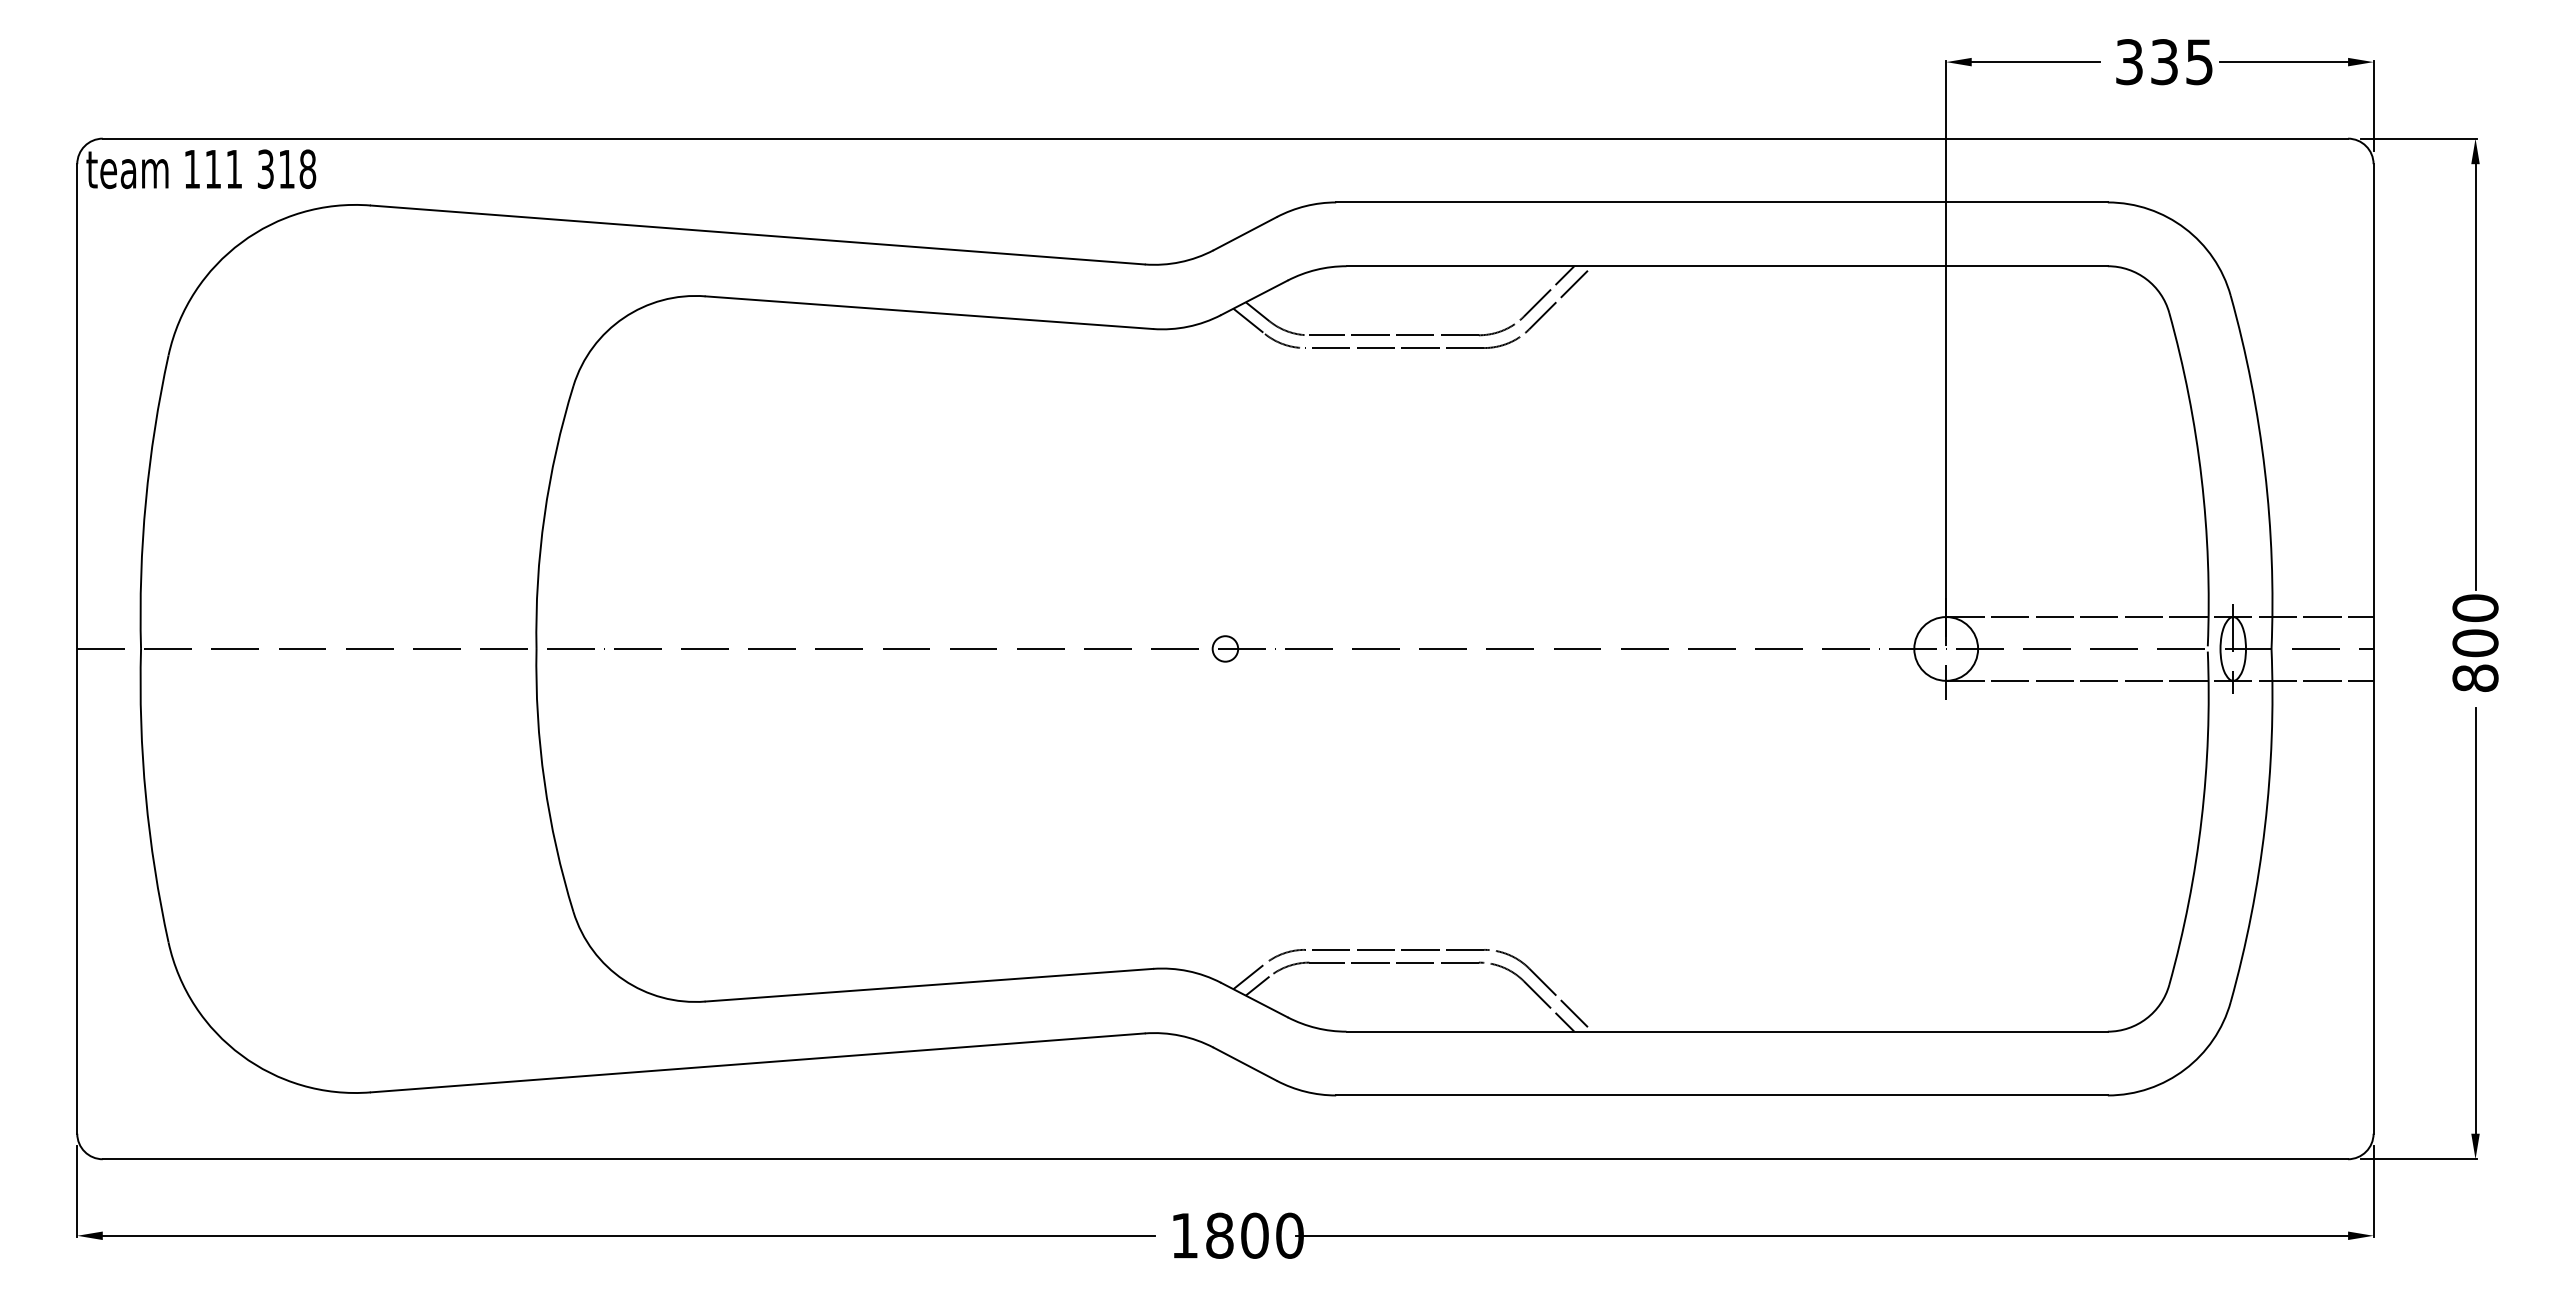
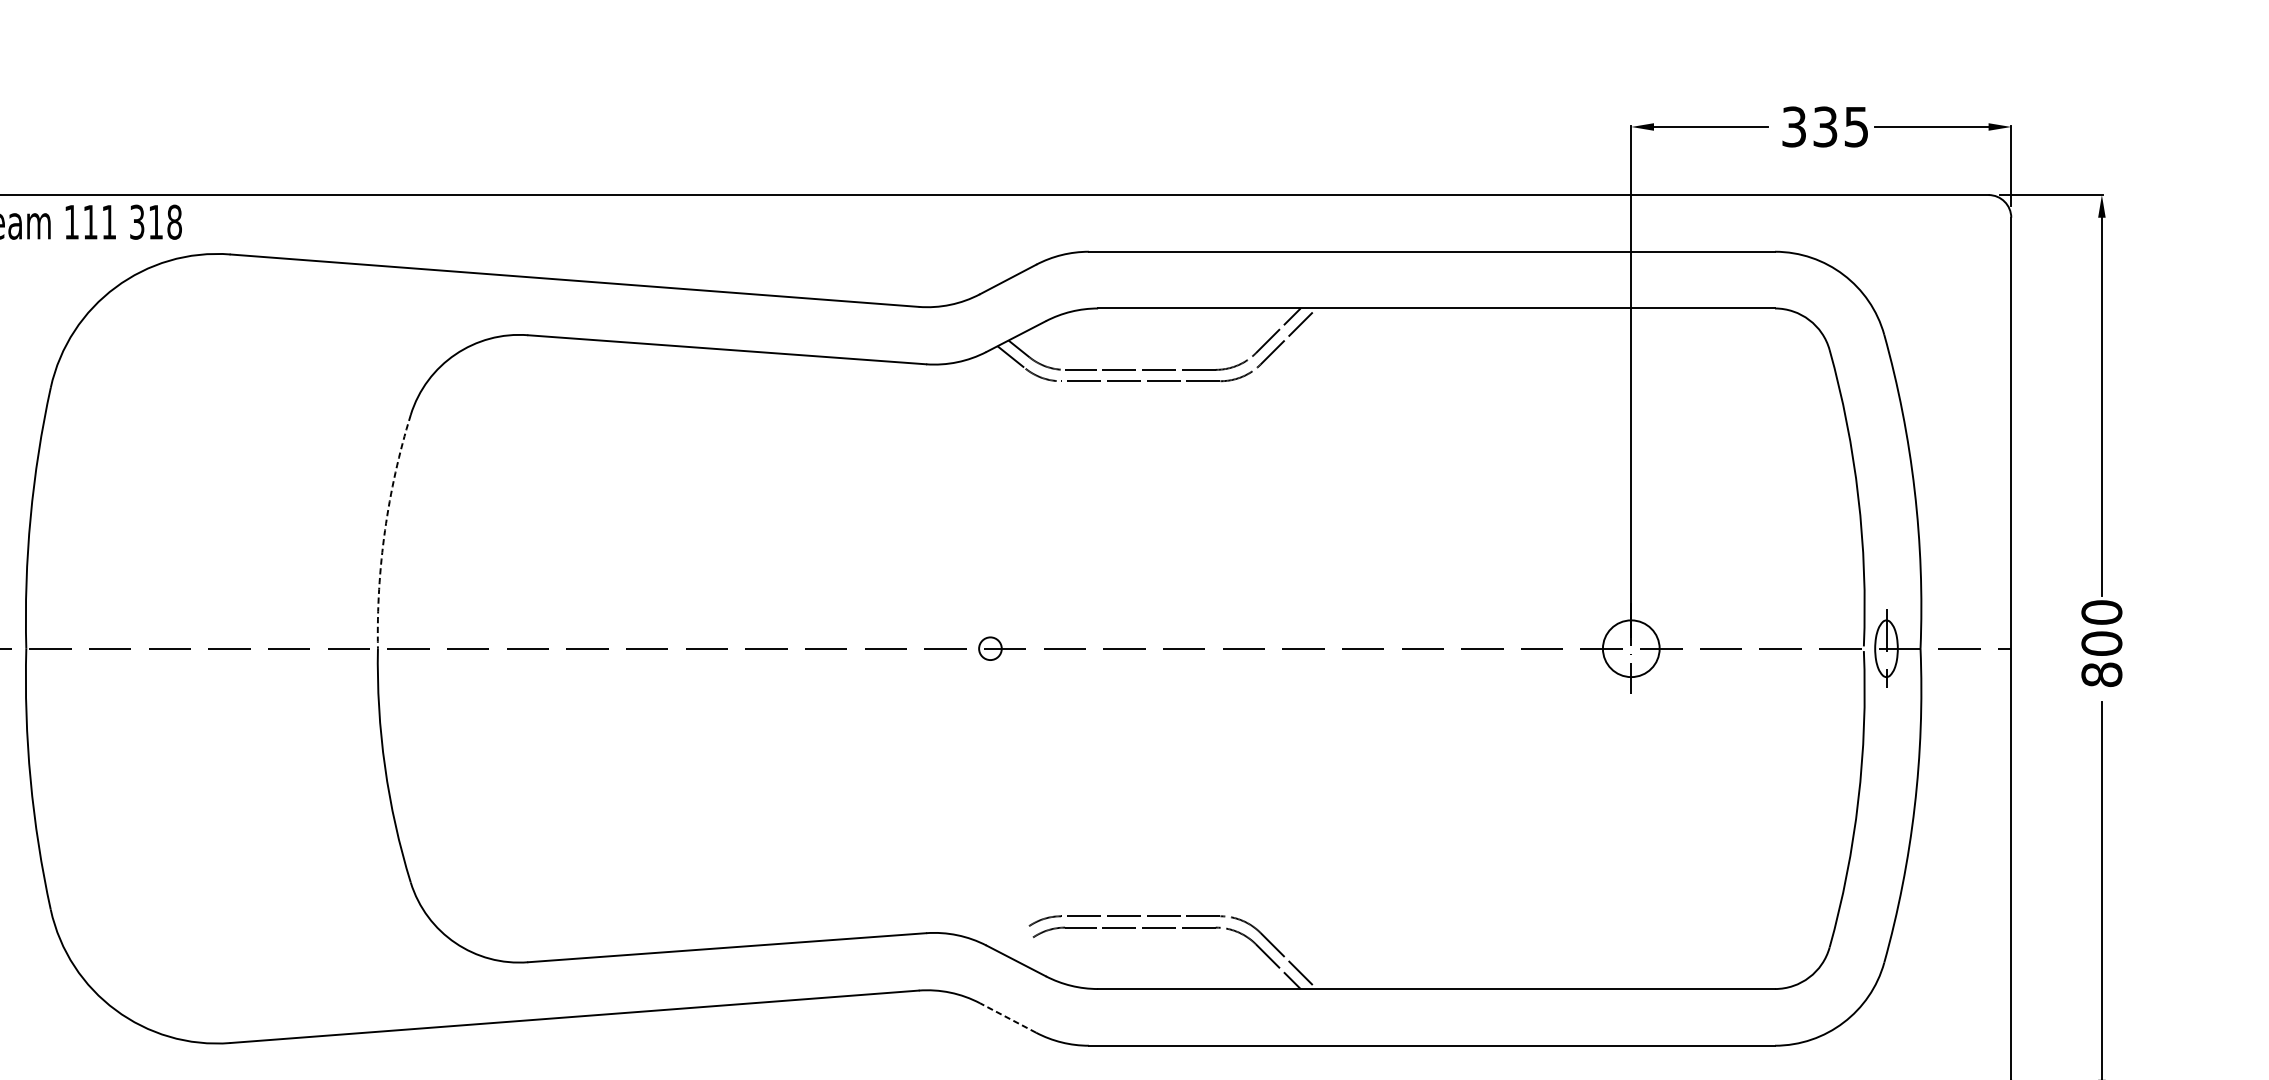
arc: (544, 516) -> (385, 530), solid -> dashed
line: (2159, 617) -> (1820, 620), removed
line: (2159, 680) -> (1820, 676), removed
line: (1249, 976) -> (1011, 939), removed
line: (1257, 985) -> (1018, 947), removed
line: (1245, 1064) -> (1008, 1018), solid -> dashed

